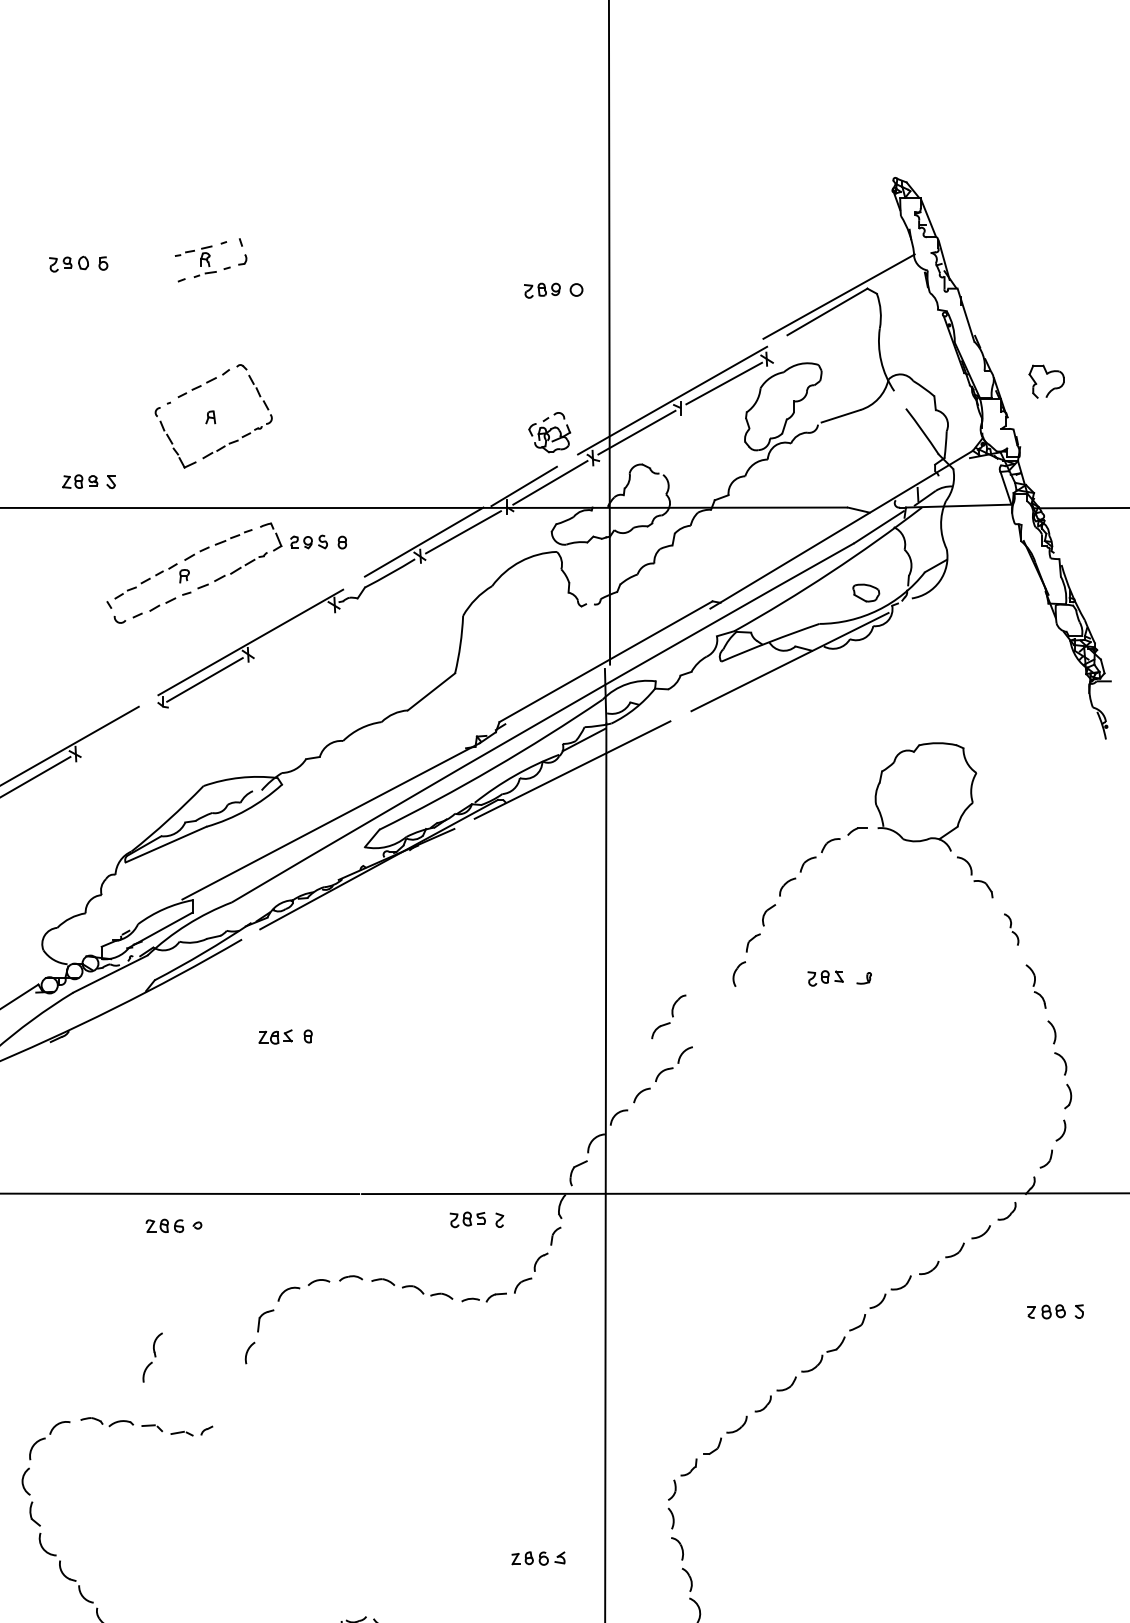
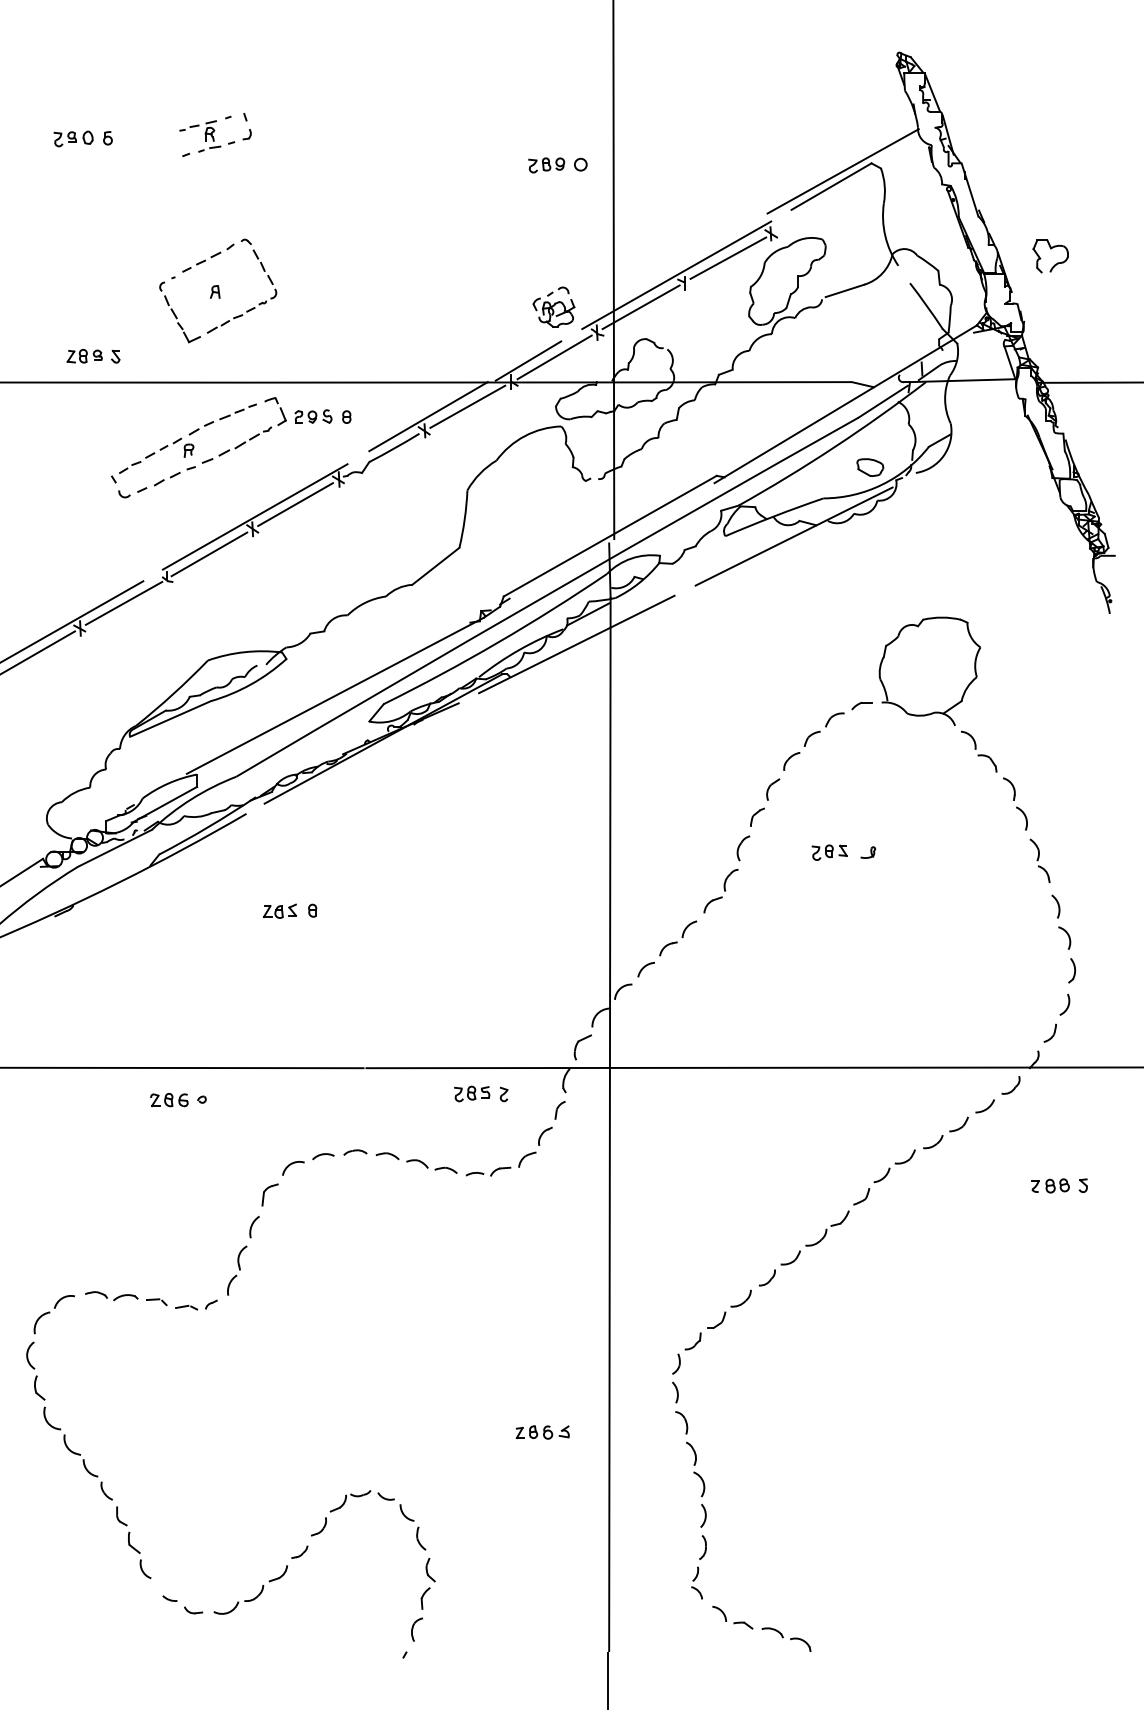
line: (291, 630) -> (295, 504), added
line: (118, 728) -> (123, 602), added
part: (1011, 929) -> (1015, 803), size x1.67
part: (668, 1016) -> (720, 890), moved
part: (153, 1357) -> (237, 1270), moved

